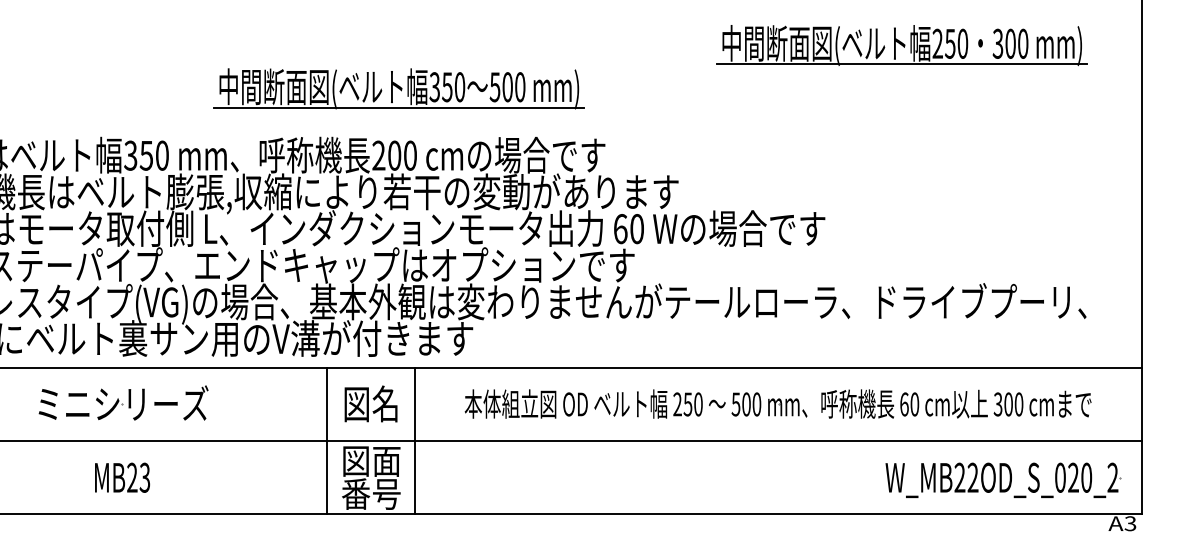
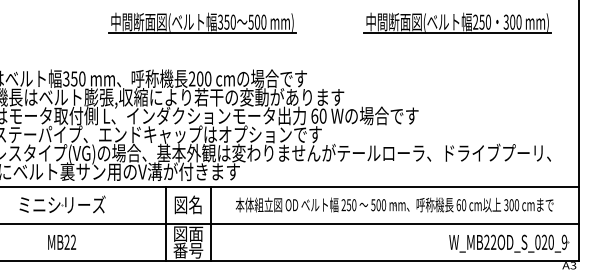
part: (399, 87) -> (202, 22), moved
text: (144, 478) -> (73, 242), MB23 -> MB22
text: (1112, 478) -> (564, 242), W_MB22OD_S_020_2 -> W_MB22OD_S_020_9

